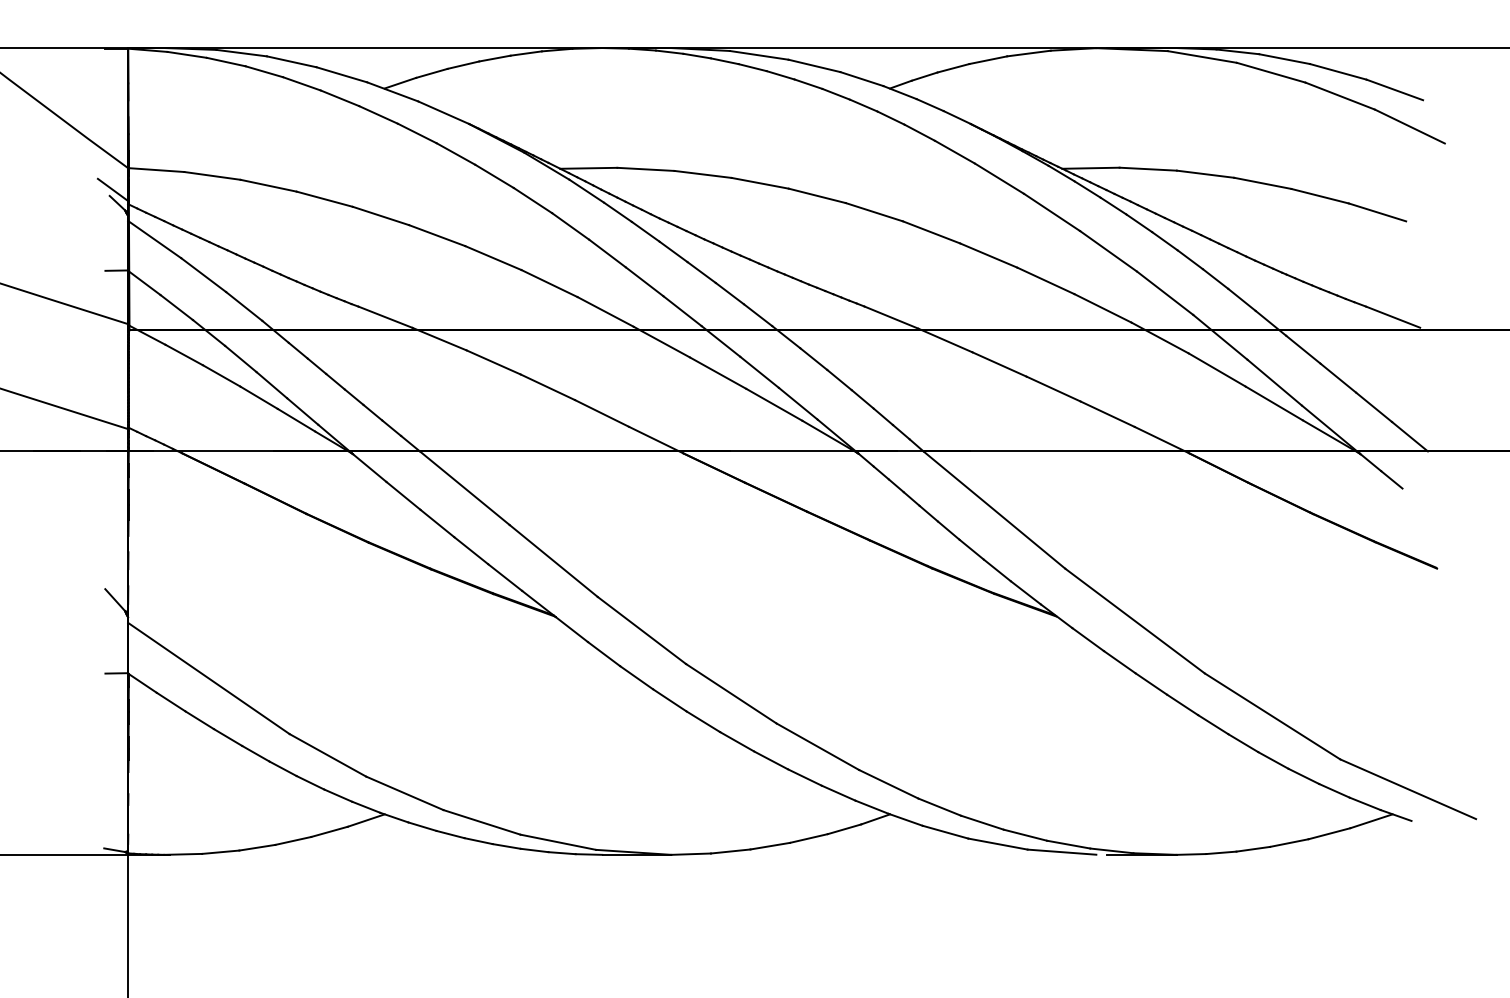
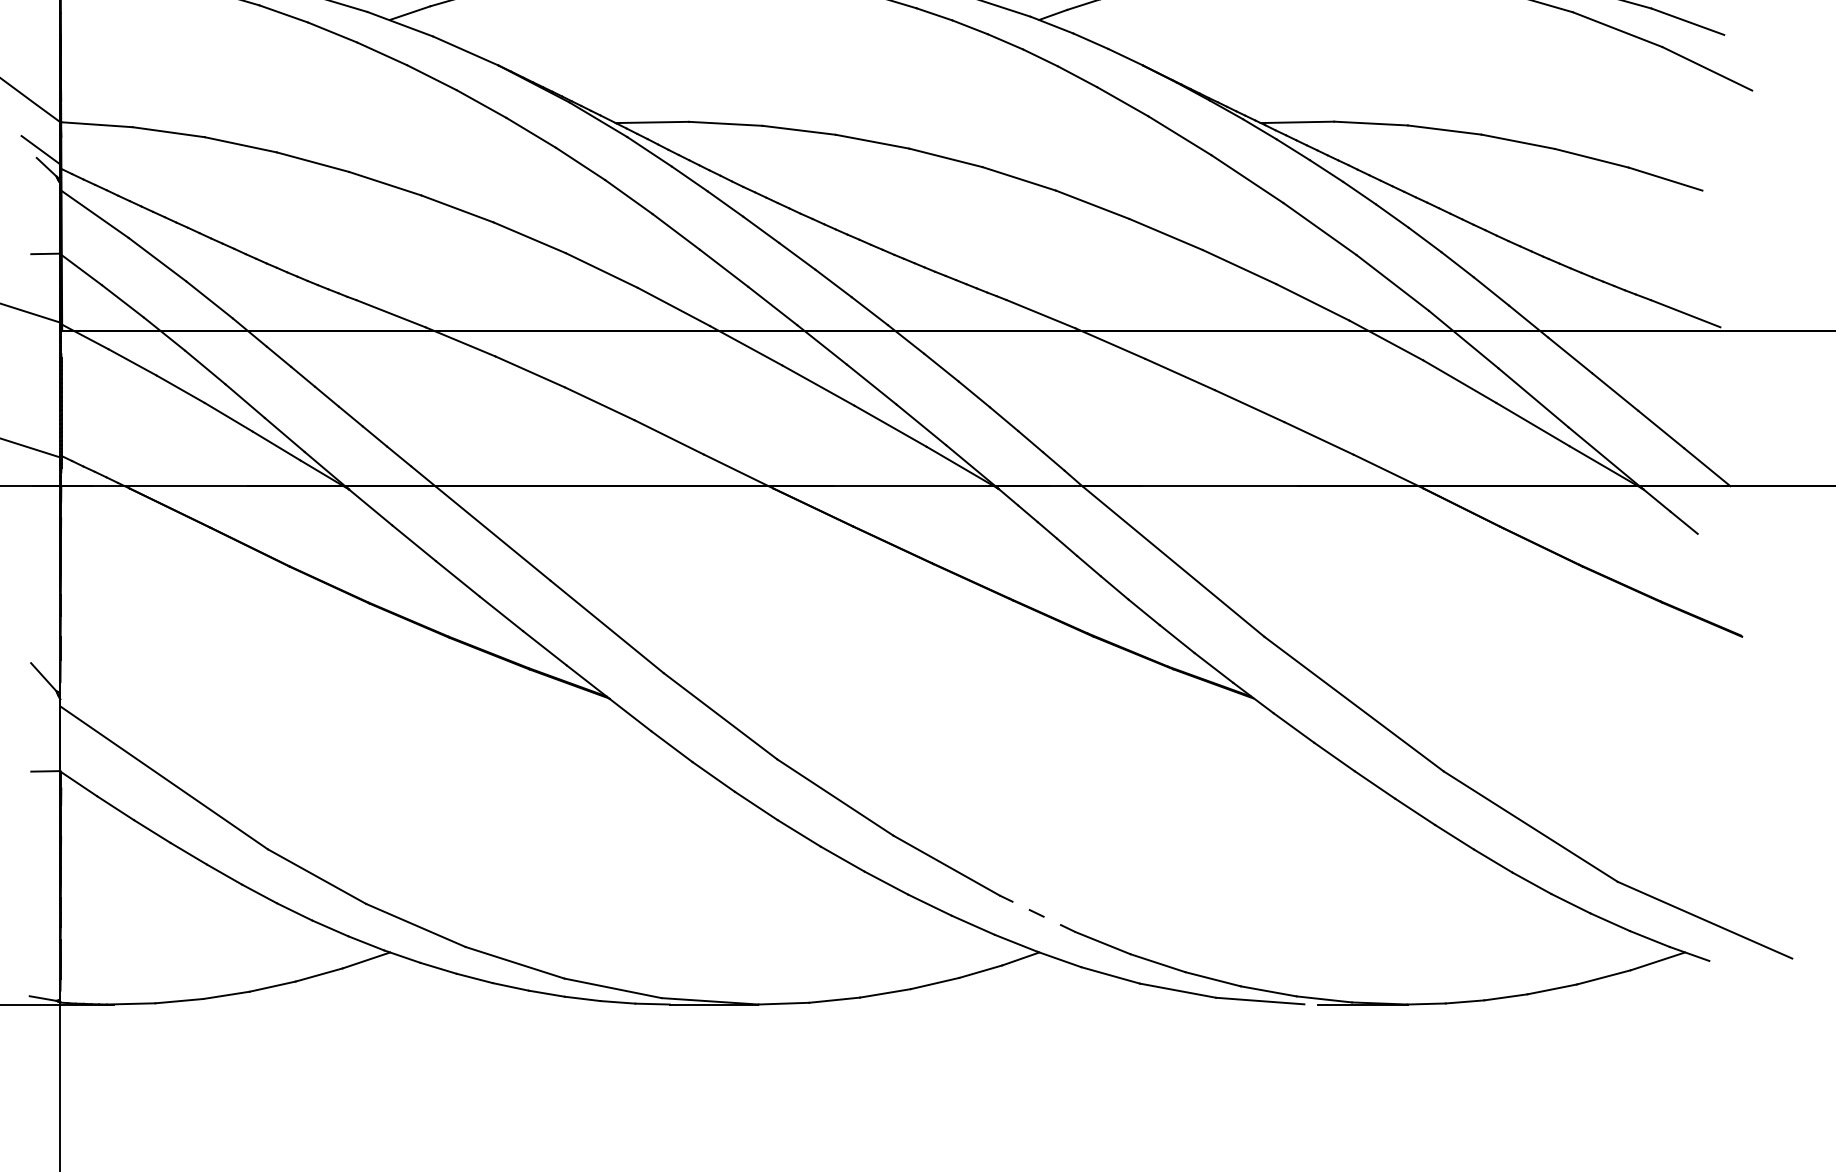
line: (888, 784) -> (1037, 914), solid -> dashed

